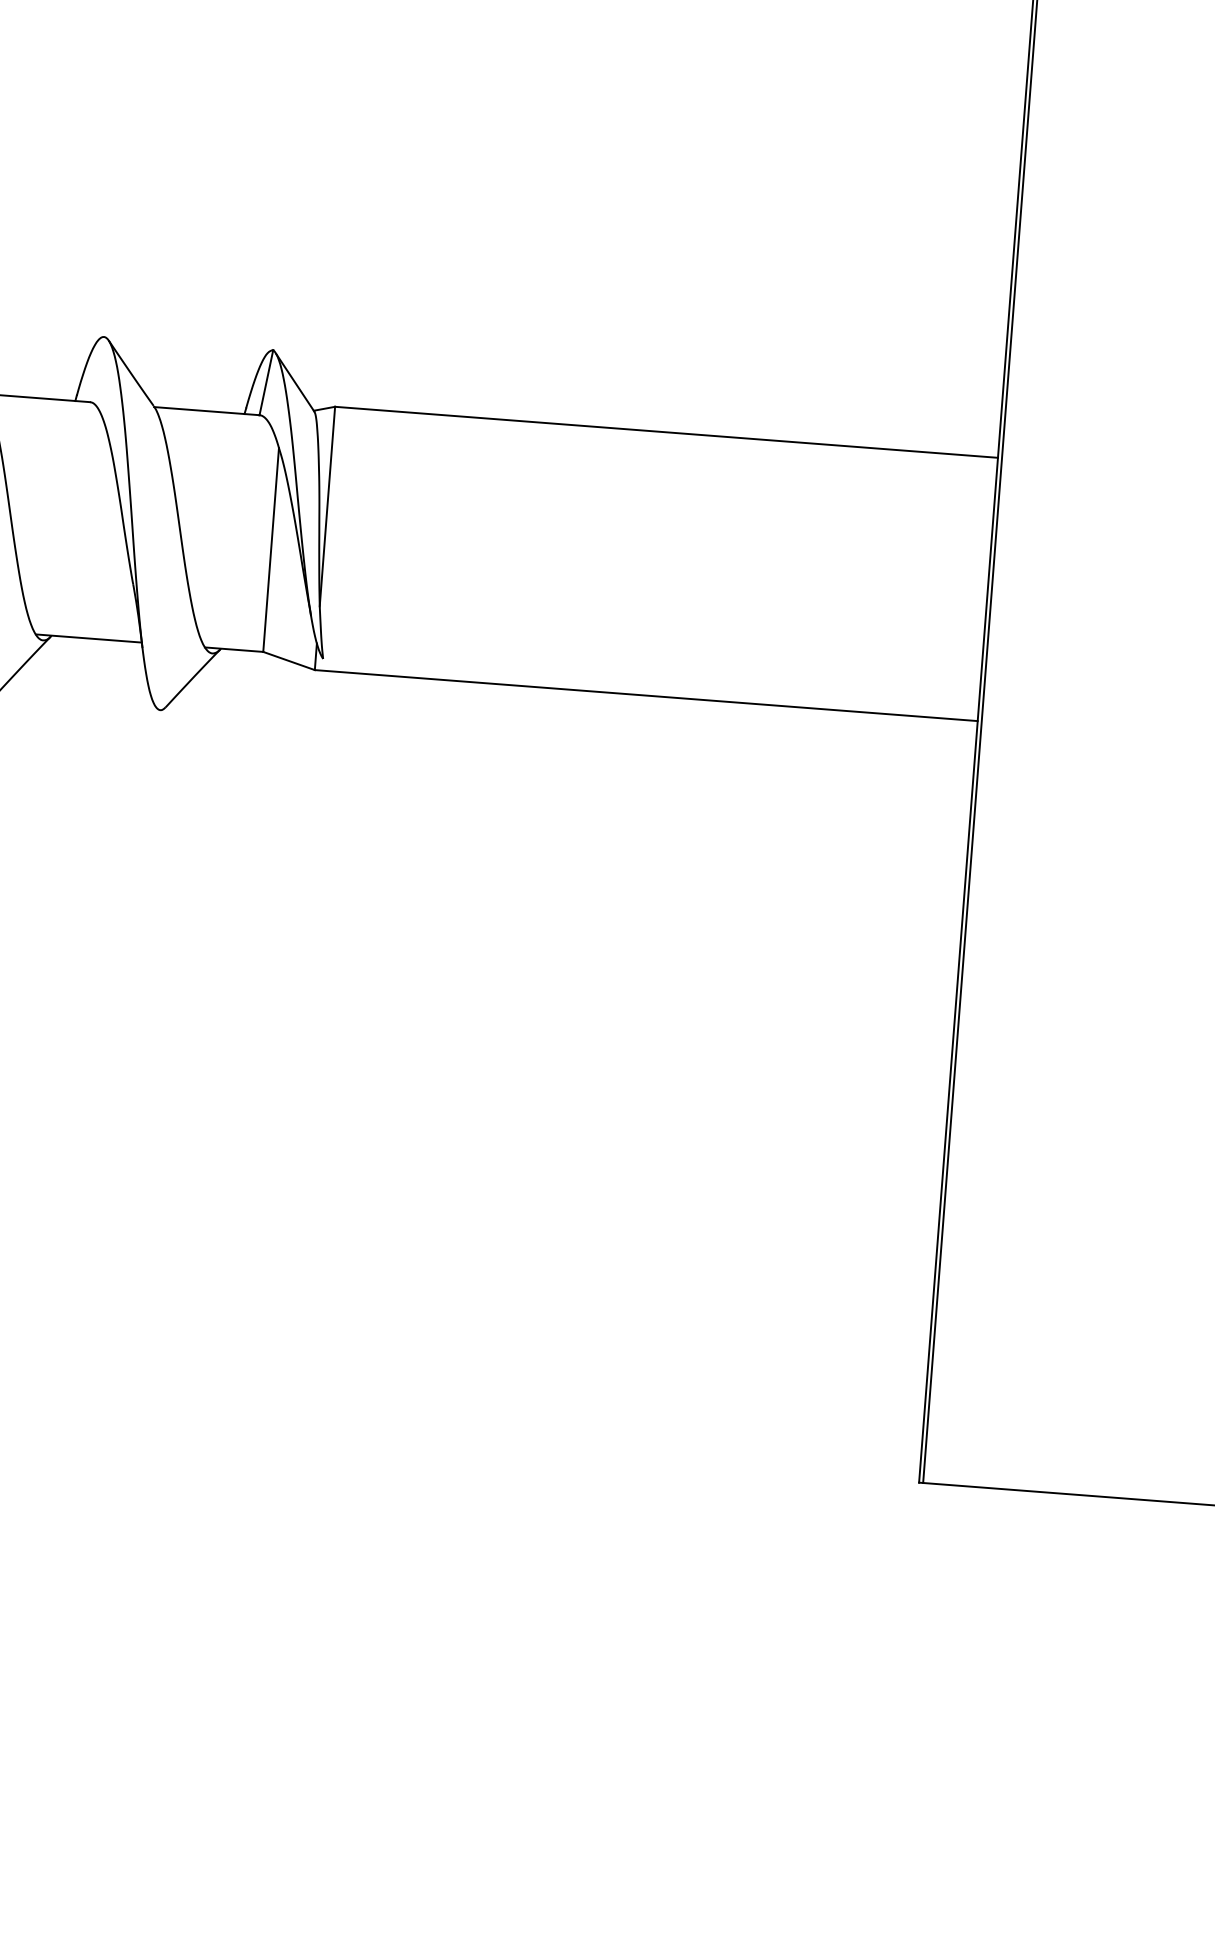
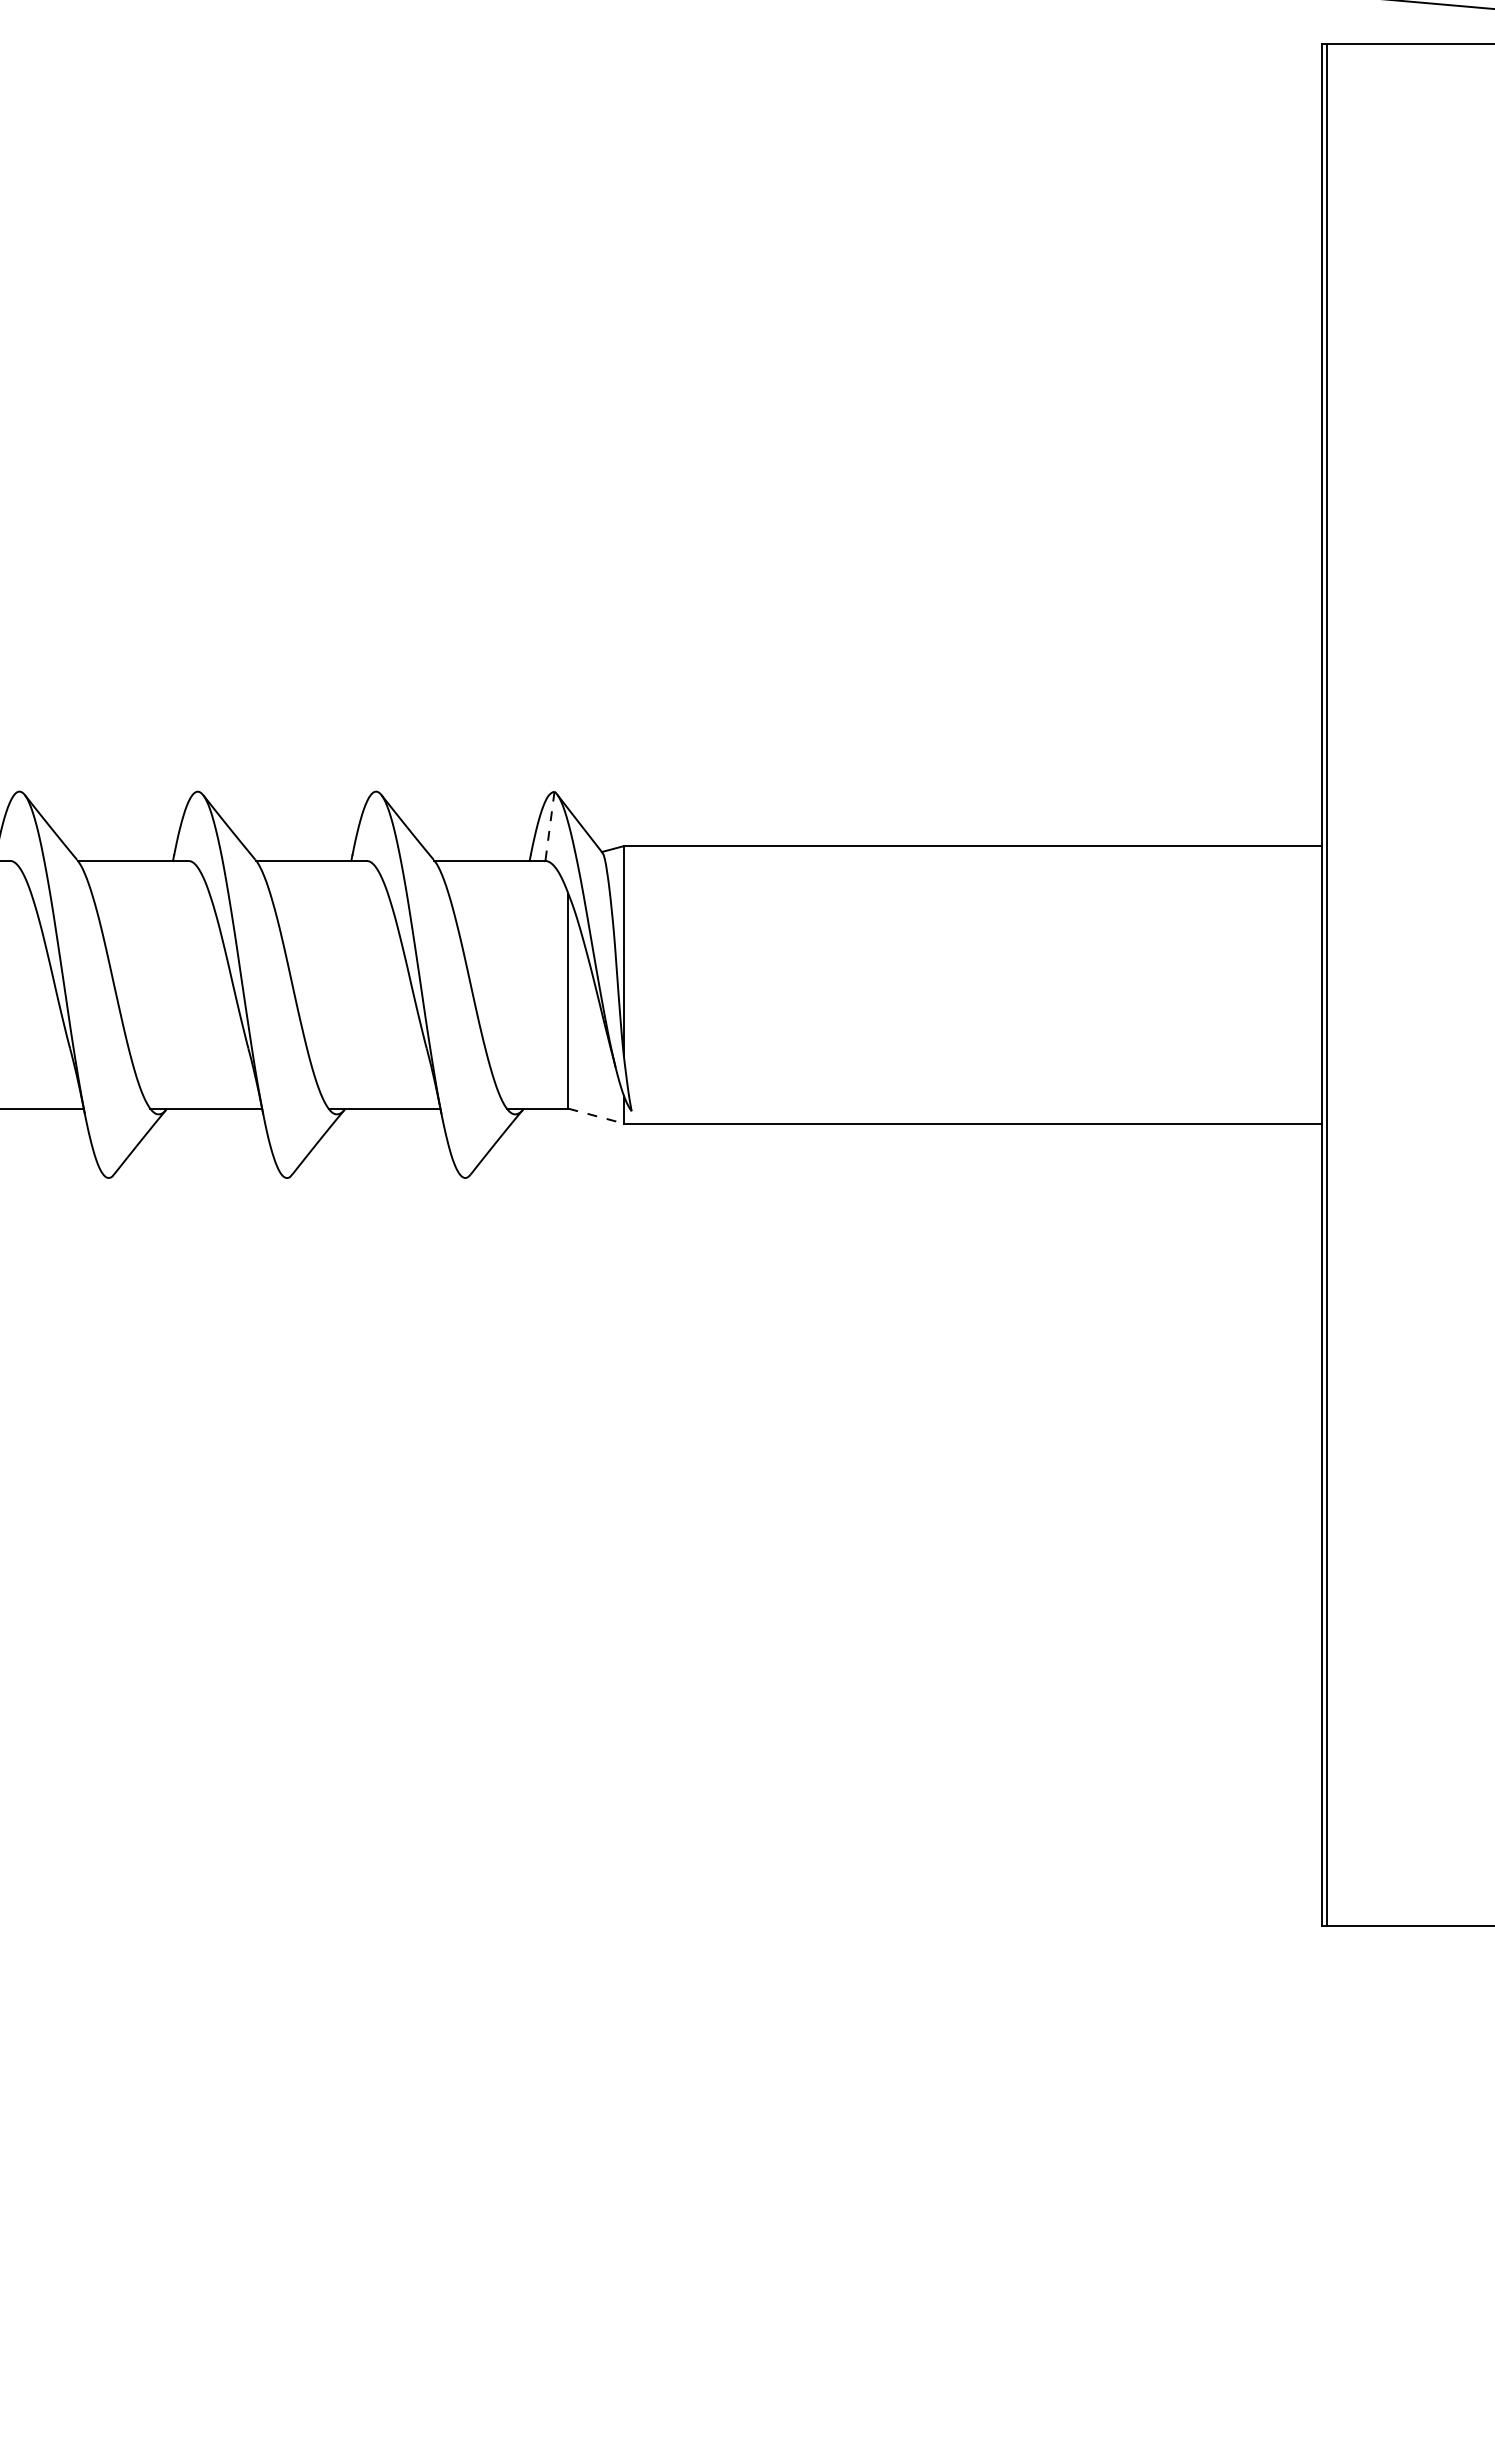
line: (265, 382) -> (549, 826), solid -> dashed
line: (289, 661) -> (596, 1116), solid -> dashed

